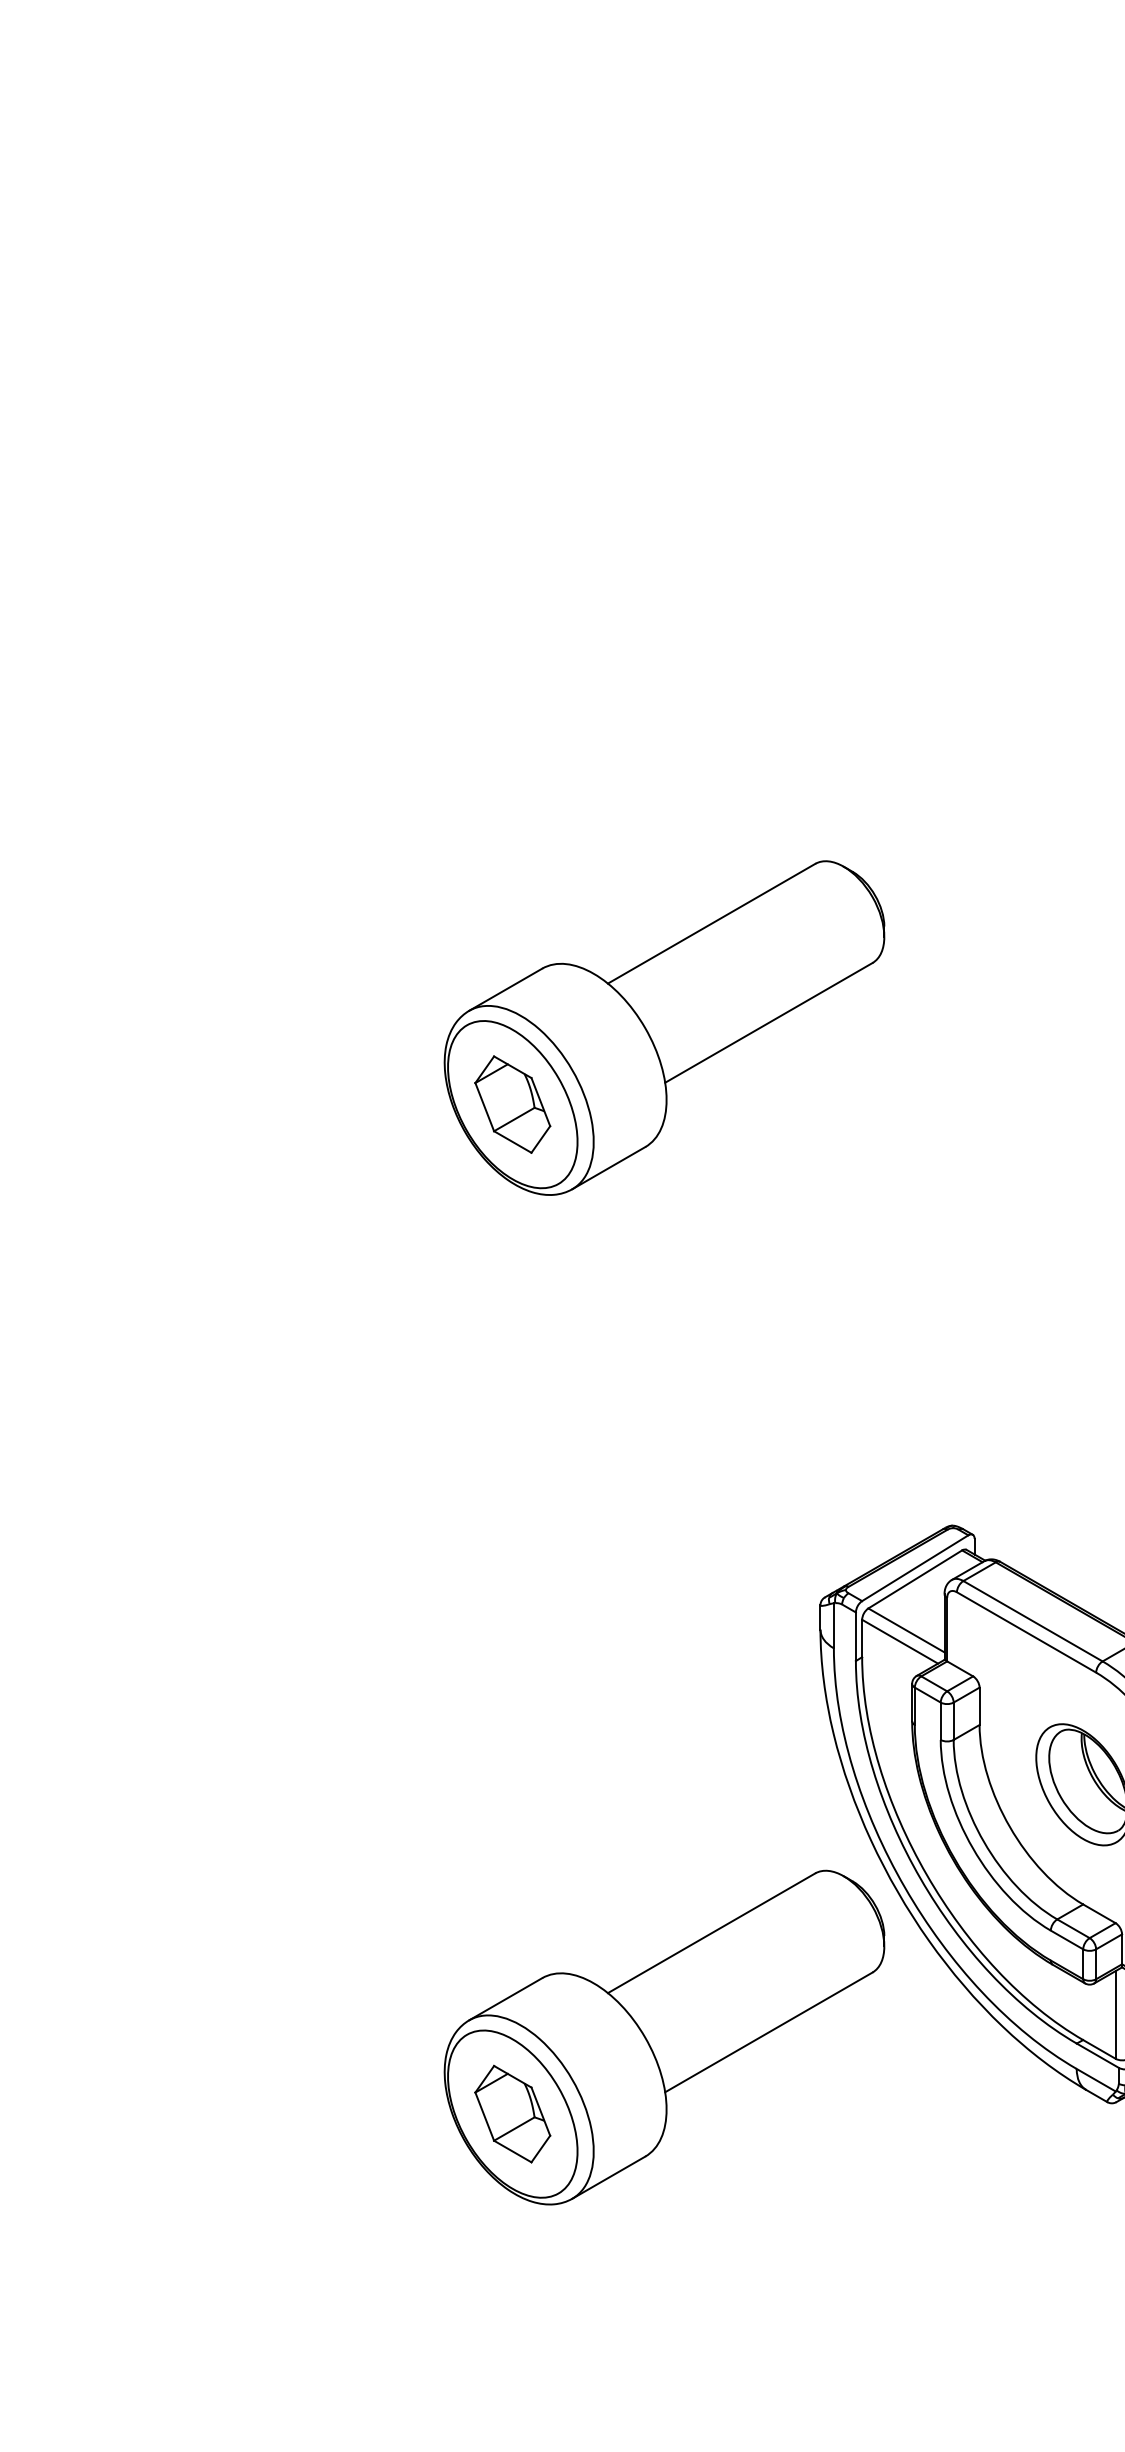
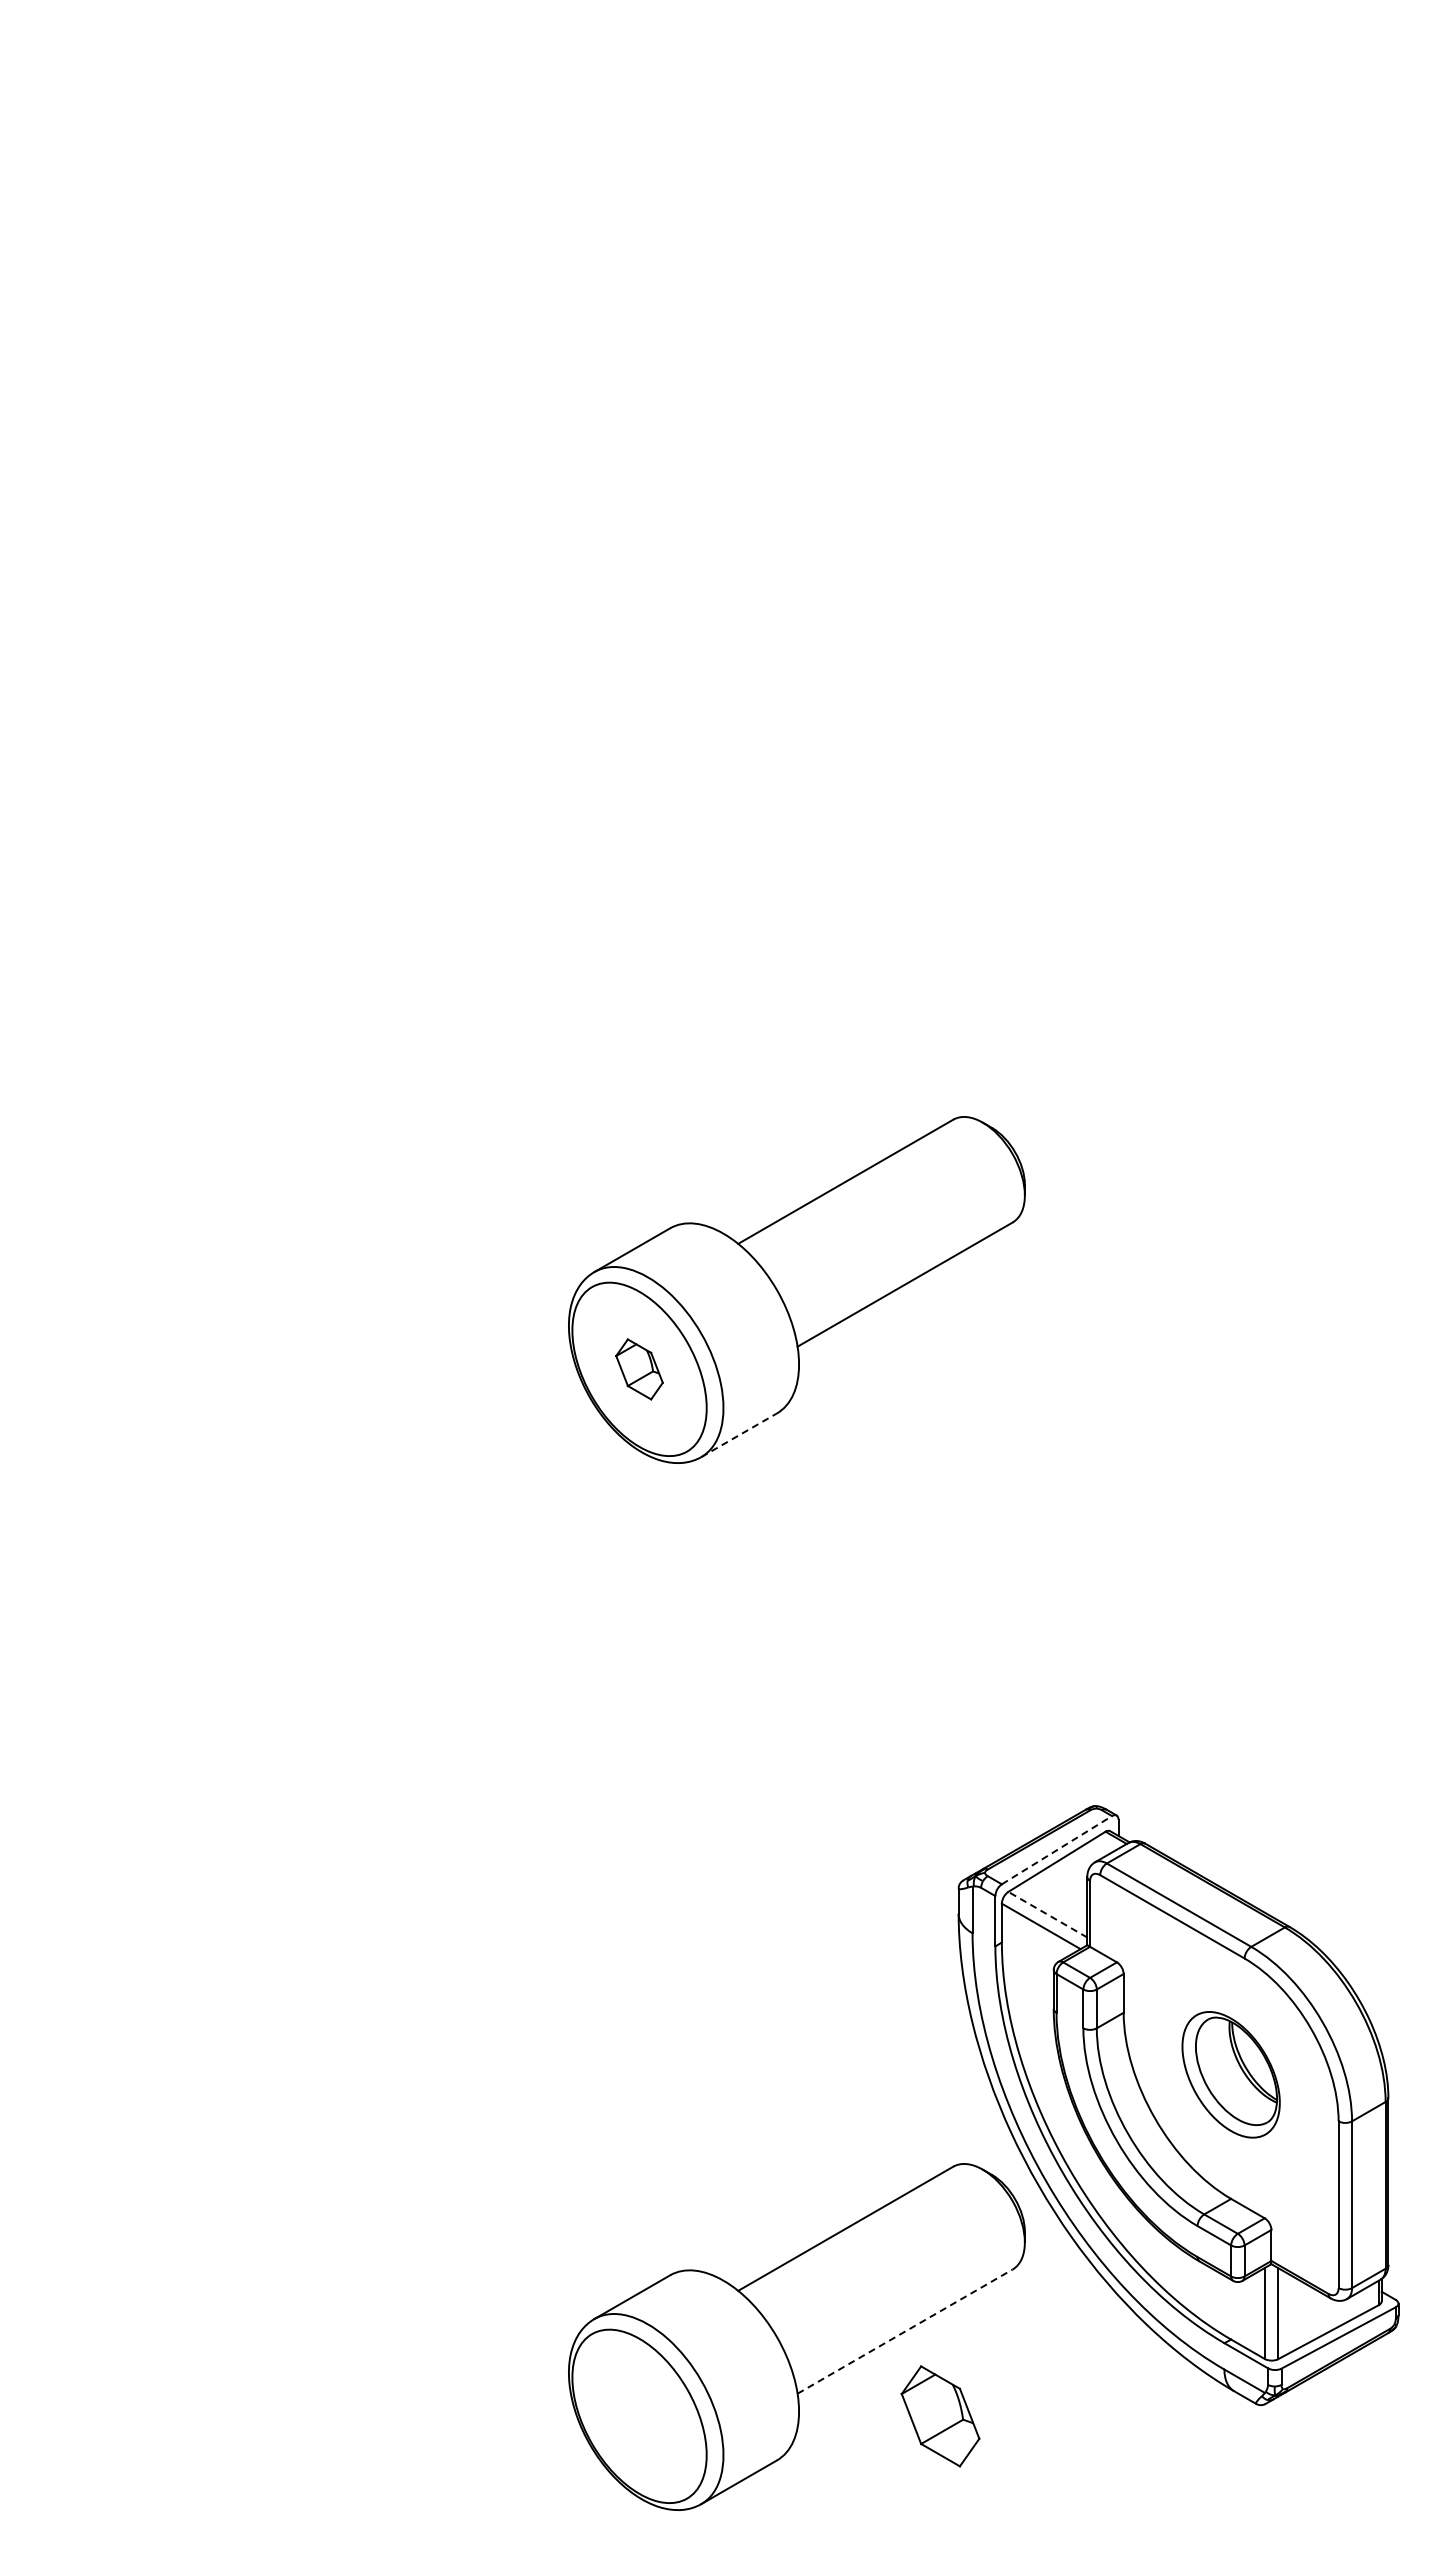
part: (512, 1104) -> (639, 1369), size x0.6
line: (609, 1168) -> (739, 1435), solid -> dashed
line: (914, 1568) -> (1056, 1850), solid -> dashed
line: (906, 1630) -> (1047, 1914), solid -> dashed
line: (769, 2032) -> (905, 2331), solid -> dashed
part: (512, 2114) -> (940, 2416), moved

